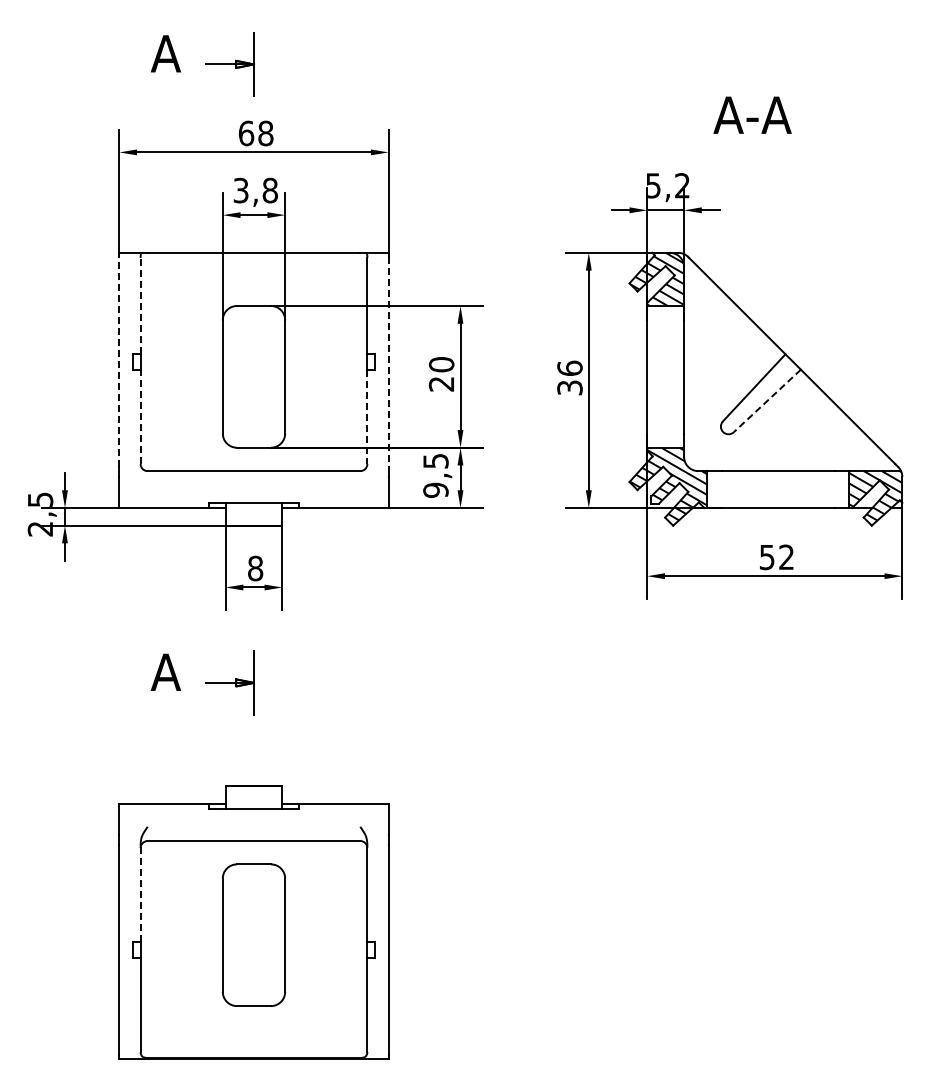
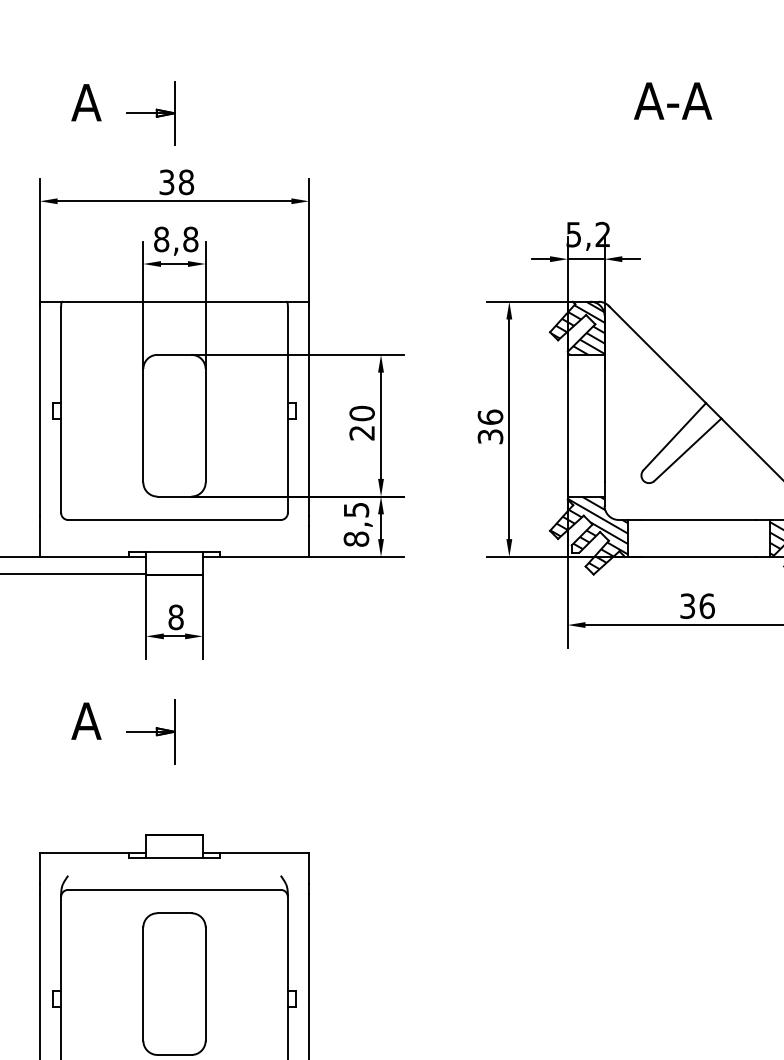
text: (752, 114) -> (673, 100), moved
text: (246, 133) -> (167, 182), 68 -> 38
text: (240, 190) -> (161, 239), 3,8 -> 8,8
line: (140, 305) -> (61, 354), dashed -> solid
line: (119, 362) -> (40, 411), dashed -> solid
line: (388, 362) -> (309, 411), dashed -> solid
line: (767, 400) -> (688, 449), dashed -> solid
line: (140, 416) -> (61, 465), dashed -> solid
line: (367, 417) -> (288, 466), dashed -> solid
text: (435, 490) -> (356, 539), 9,5 -> 8,5
text: (777, 557) -> (698, 606), 52 -> 36
line: (140, 893) -> (61, 942), dashed -> solid

